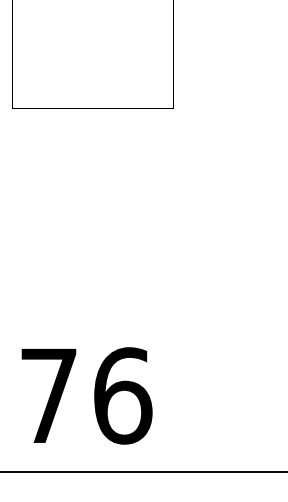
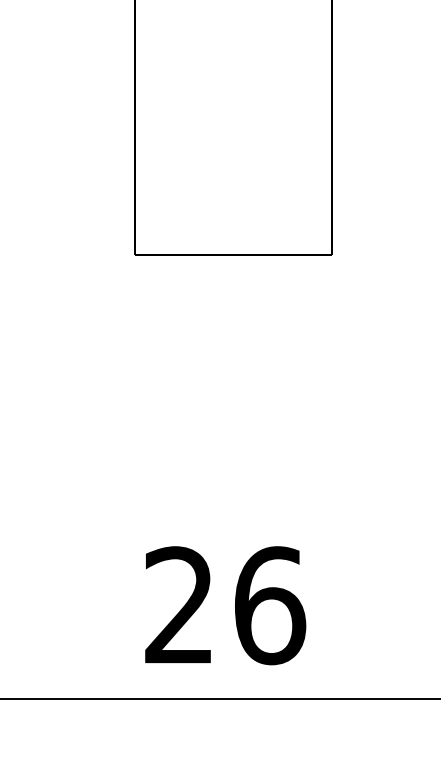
text: (48, 394) -> (178, 604), 76 -> 26

